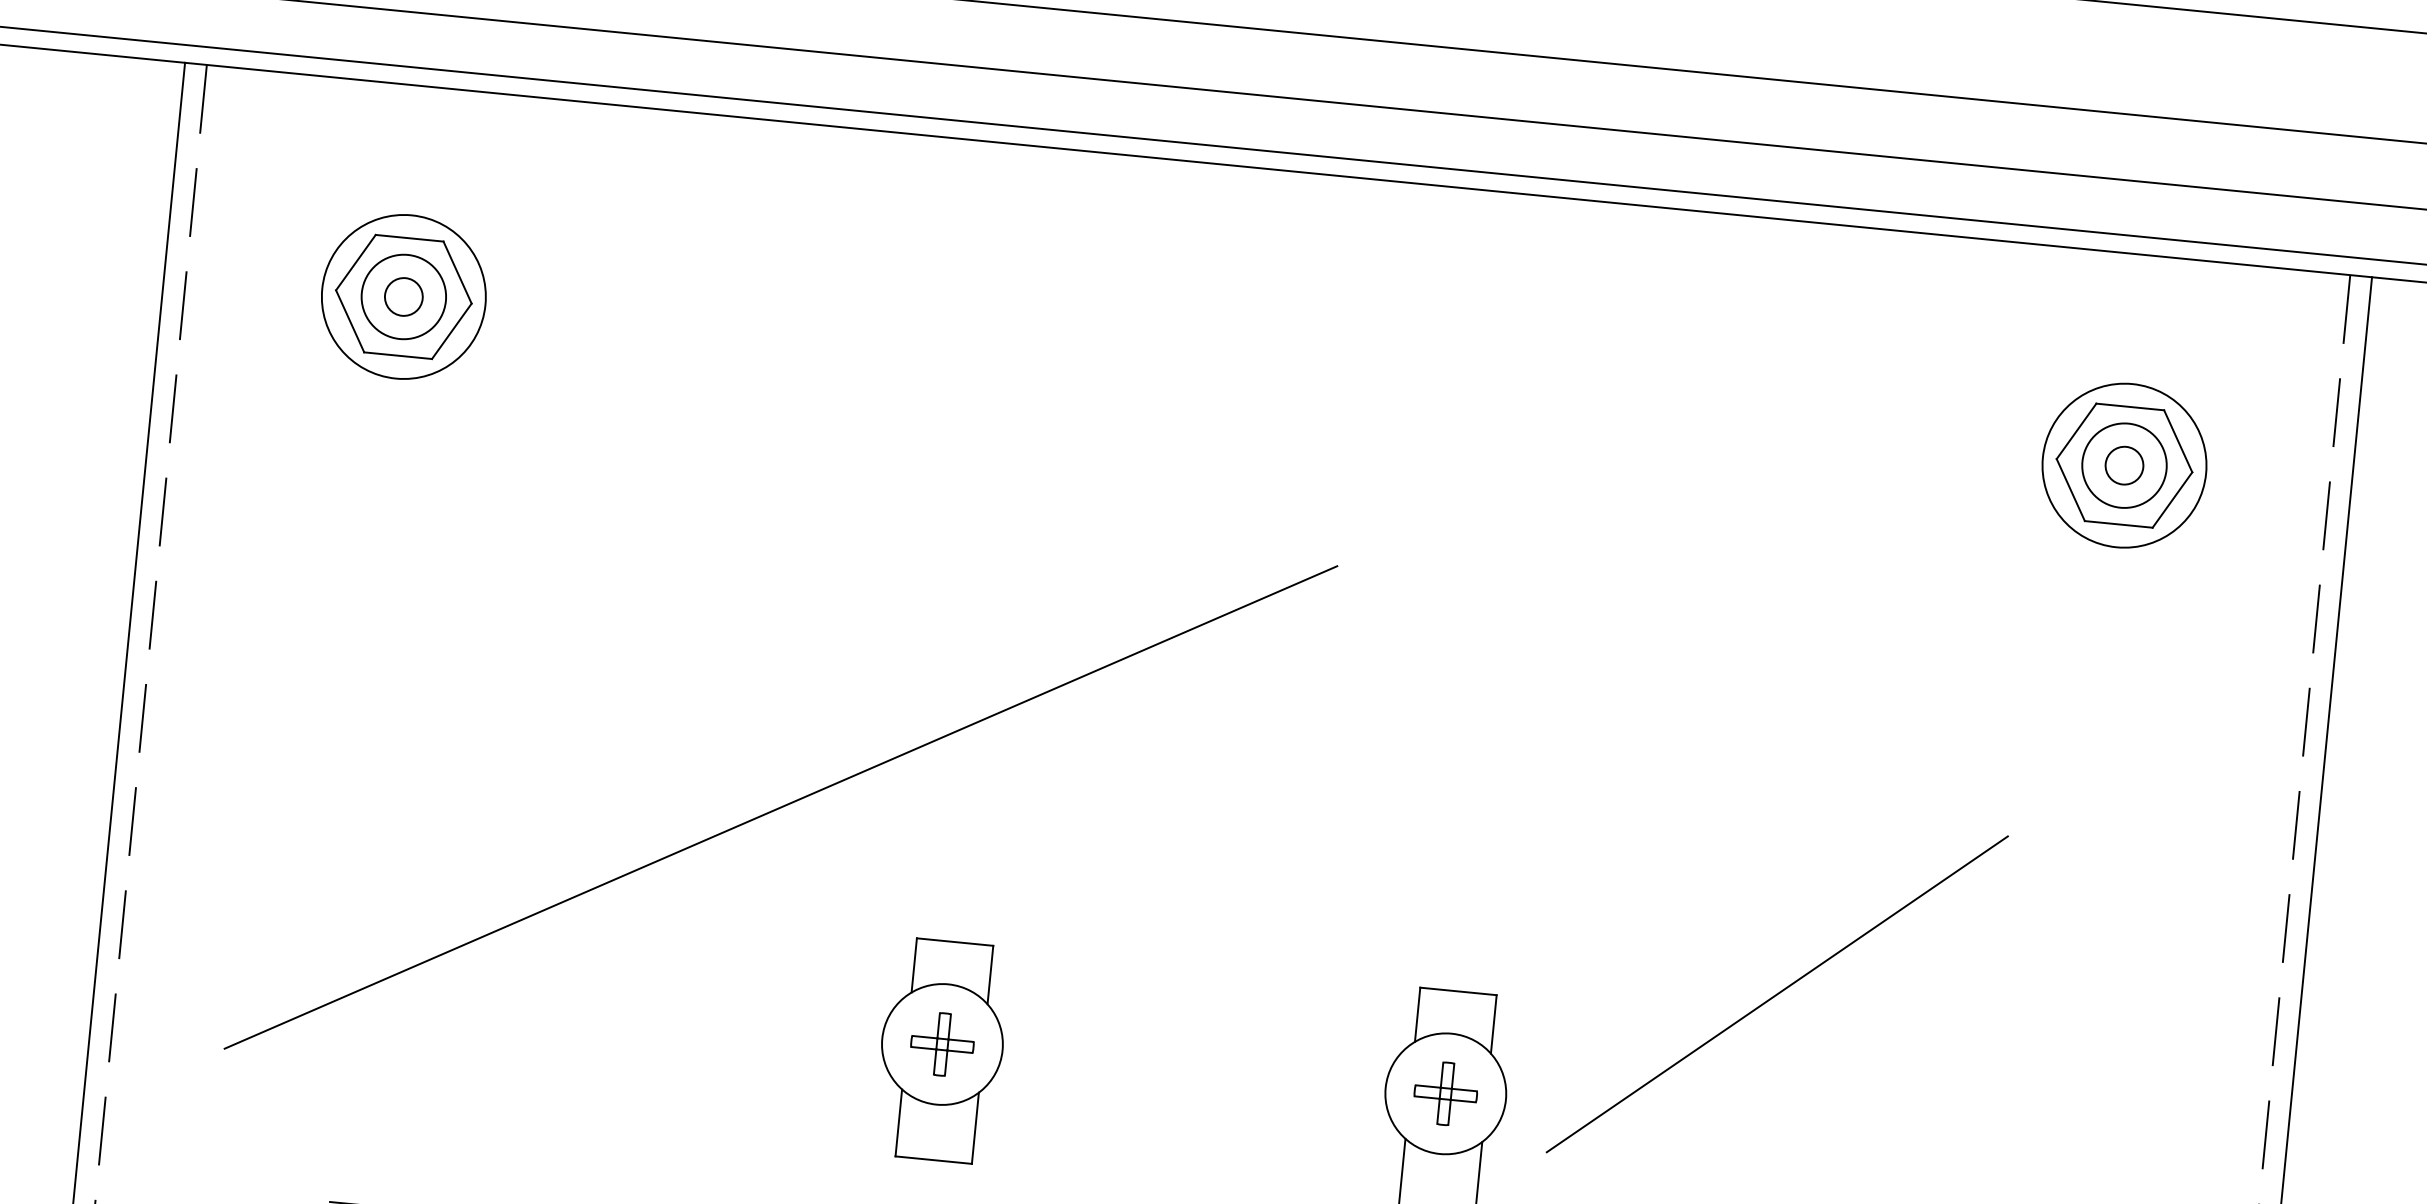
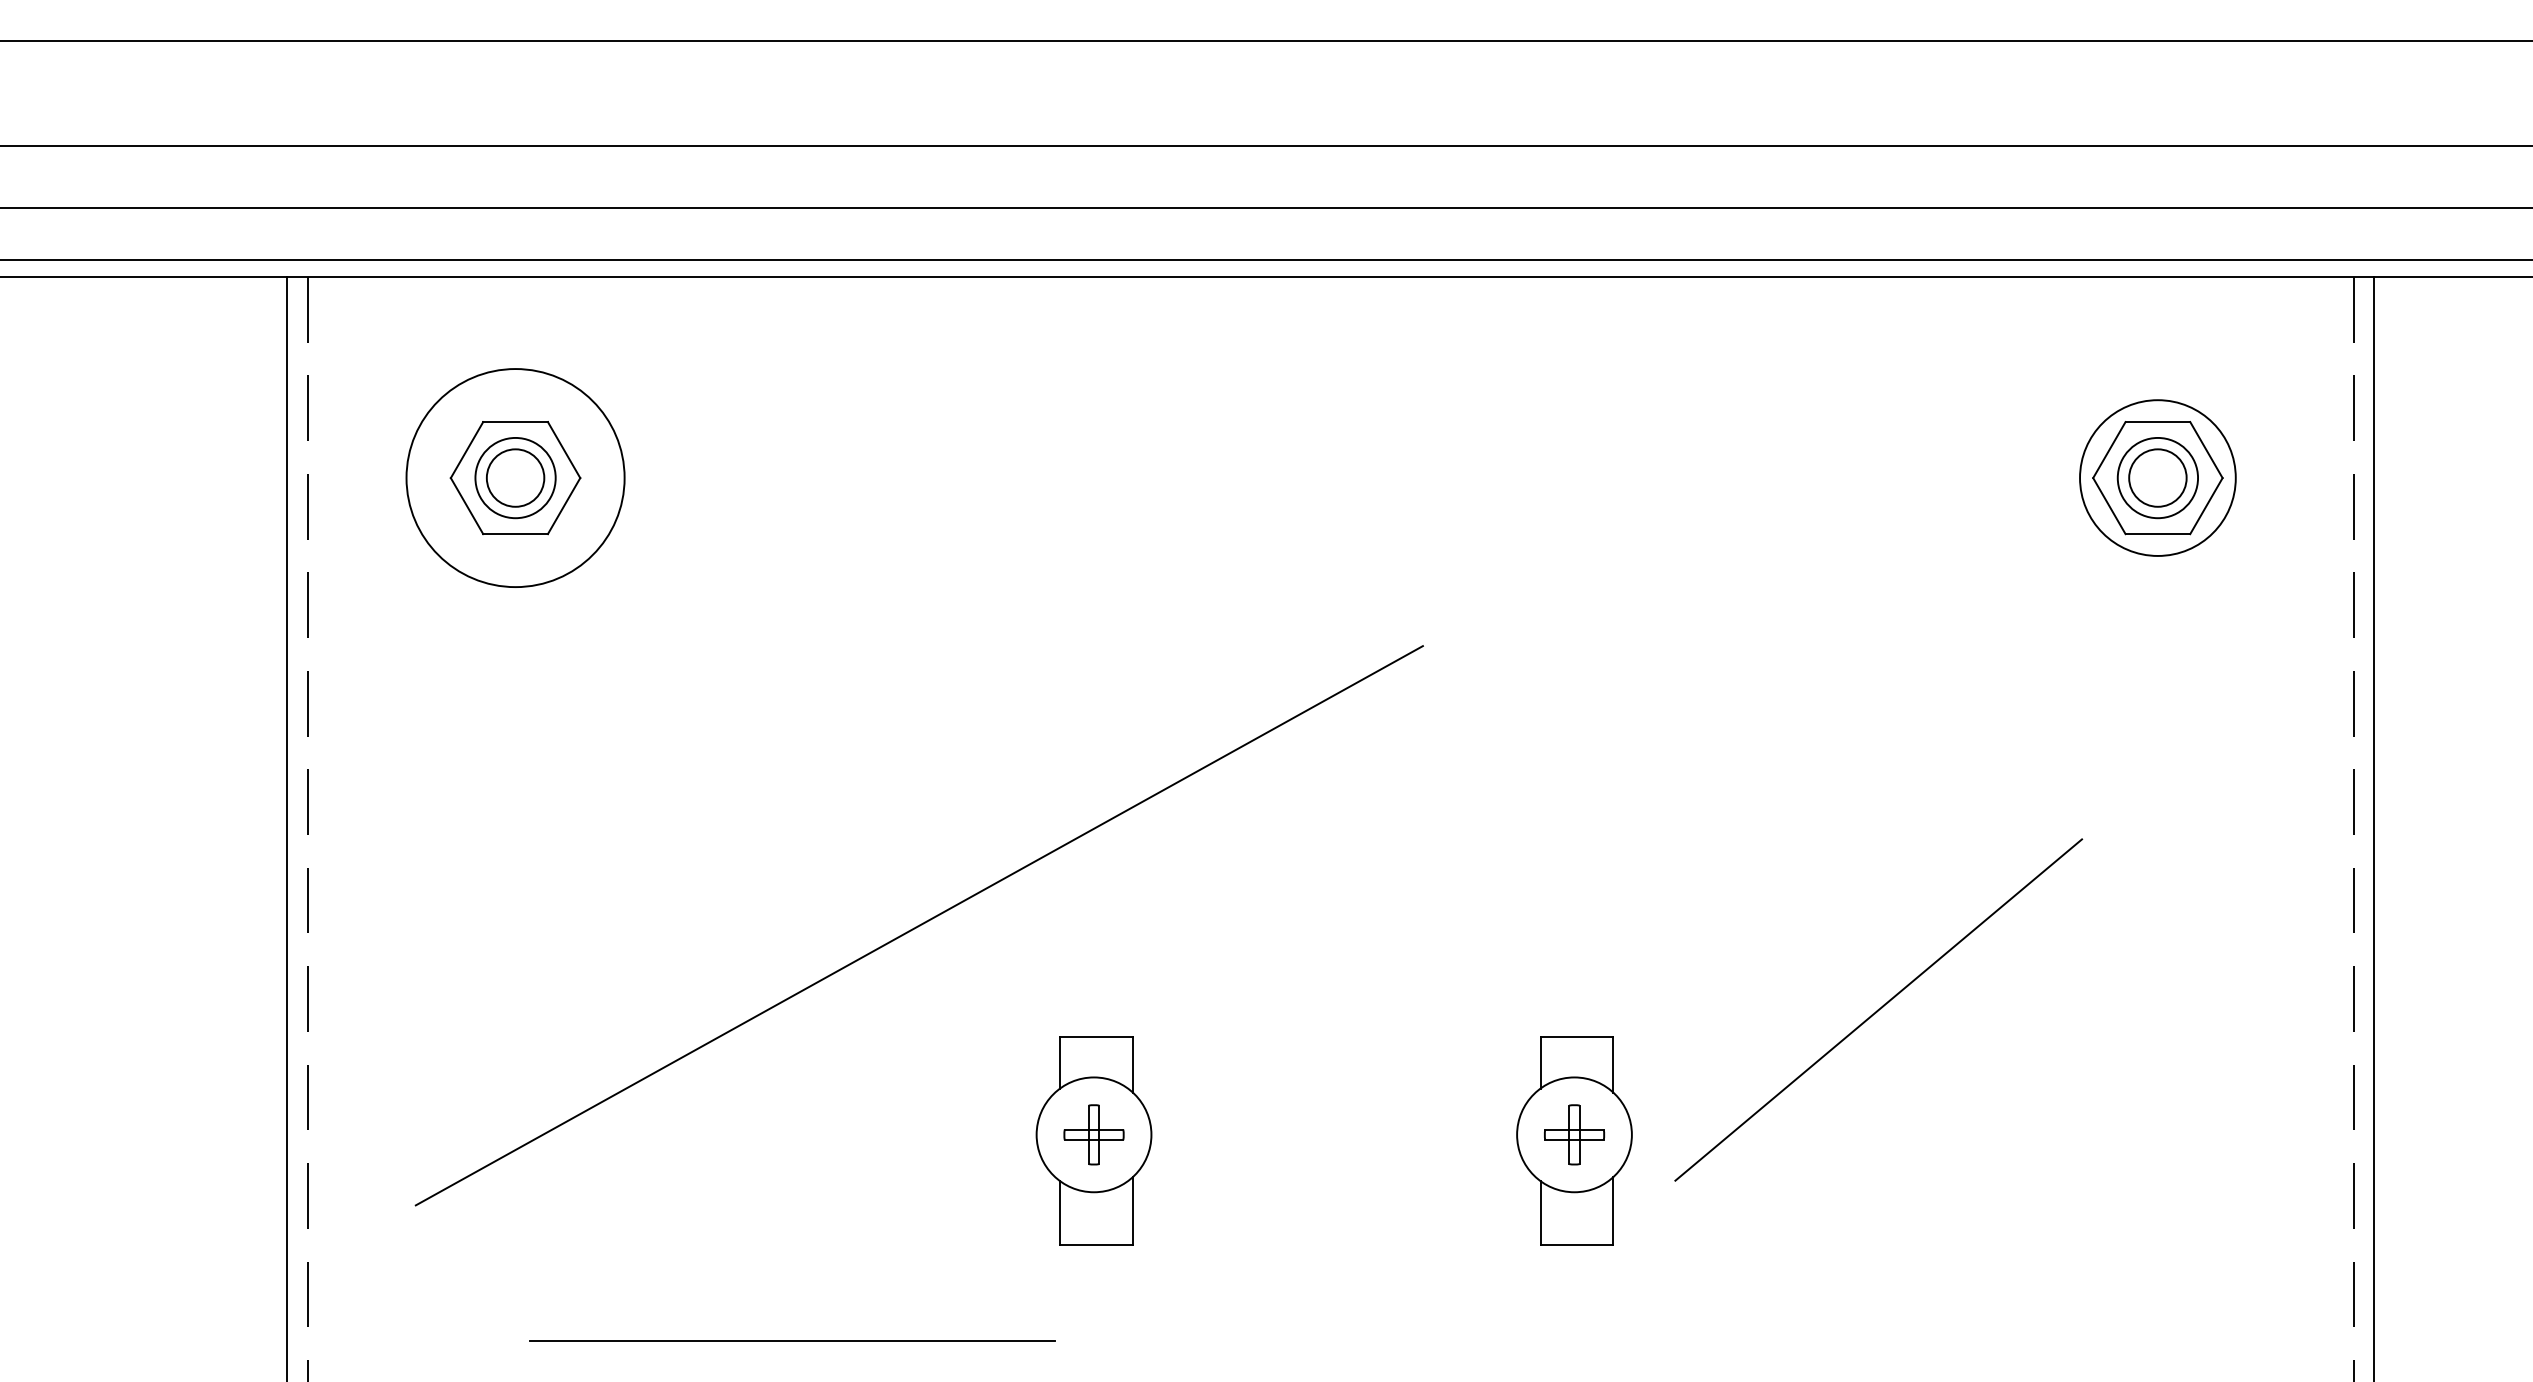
circle: (403, 296) -> (515, 477), size x1.4
circle: (403, 297) -> (515, 478), size x1.6
circle: (2124, 466) -> (2157, 478), size x1.6

